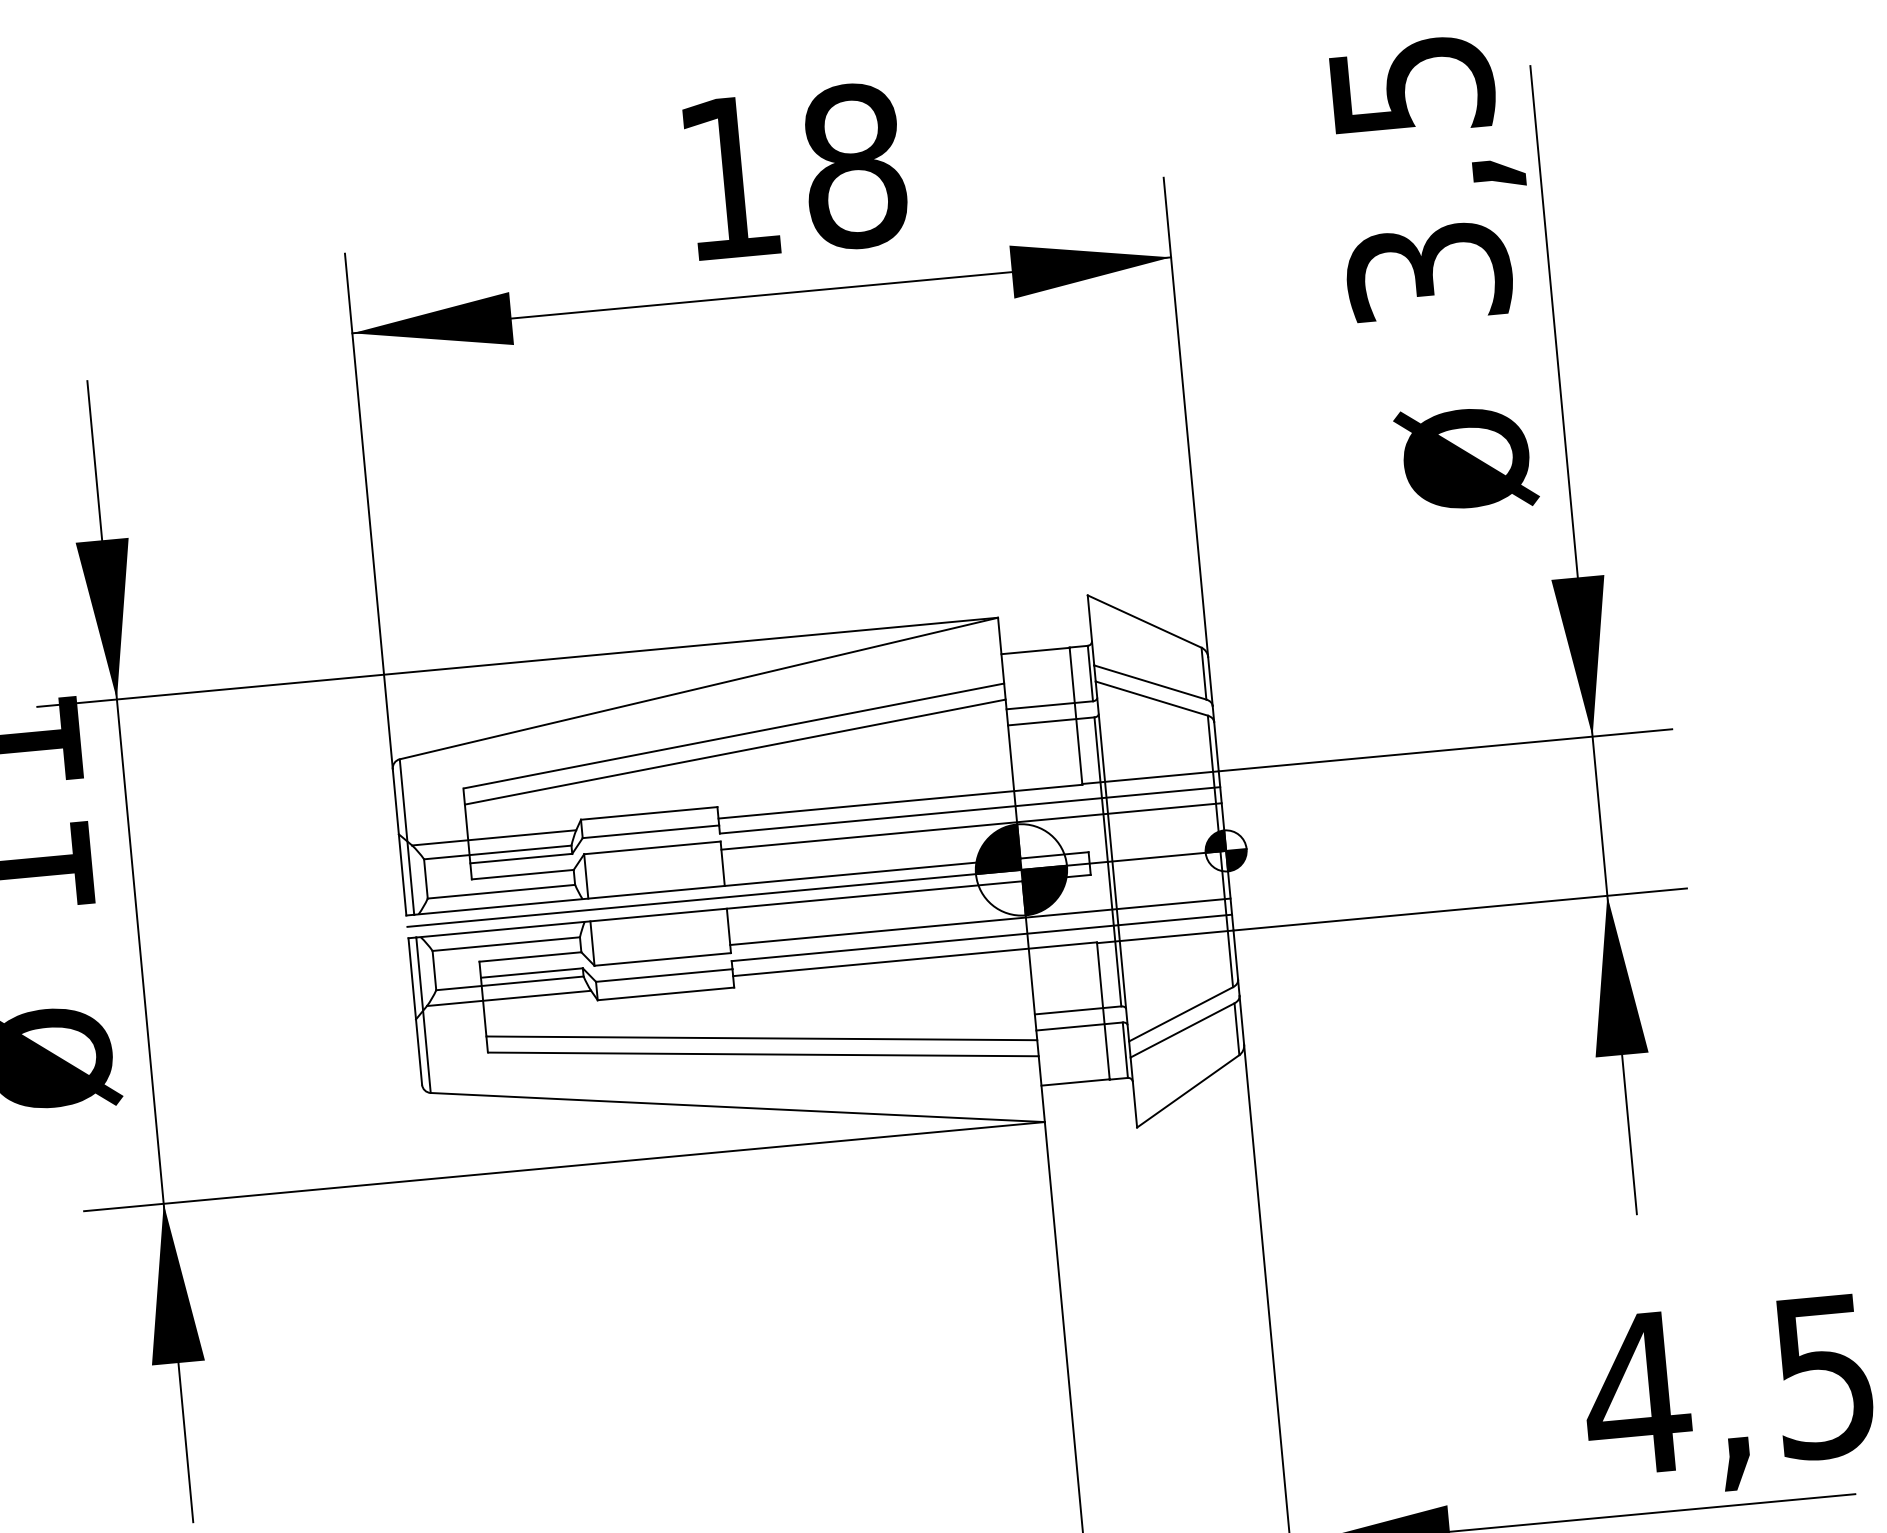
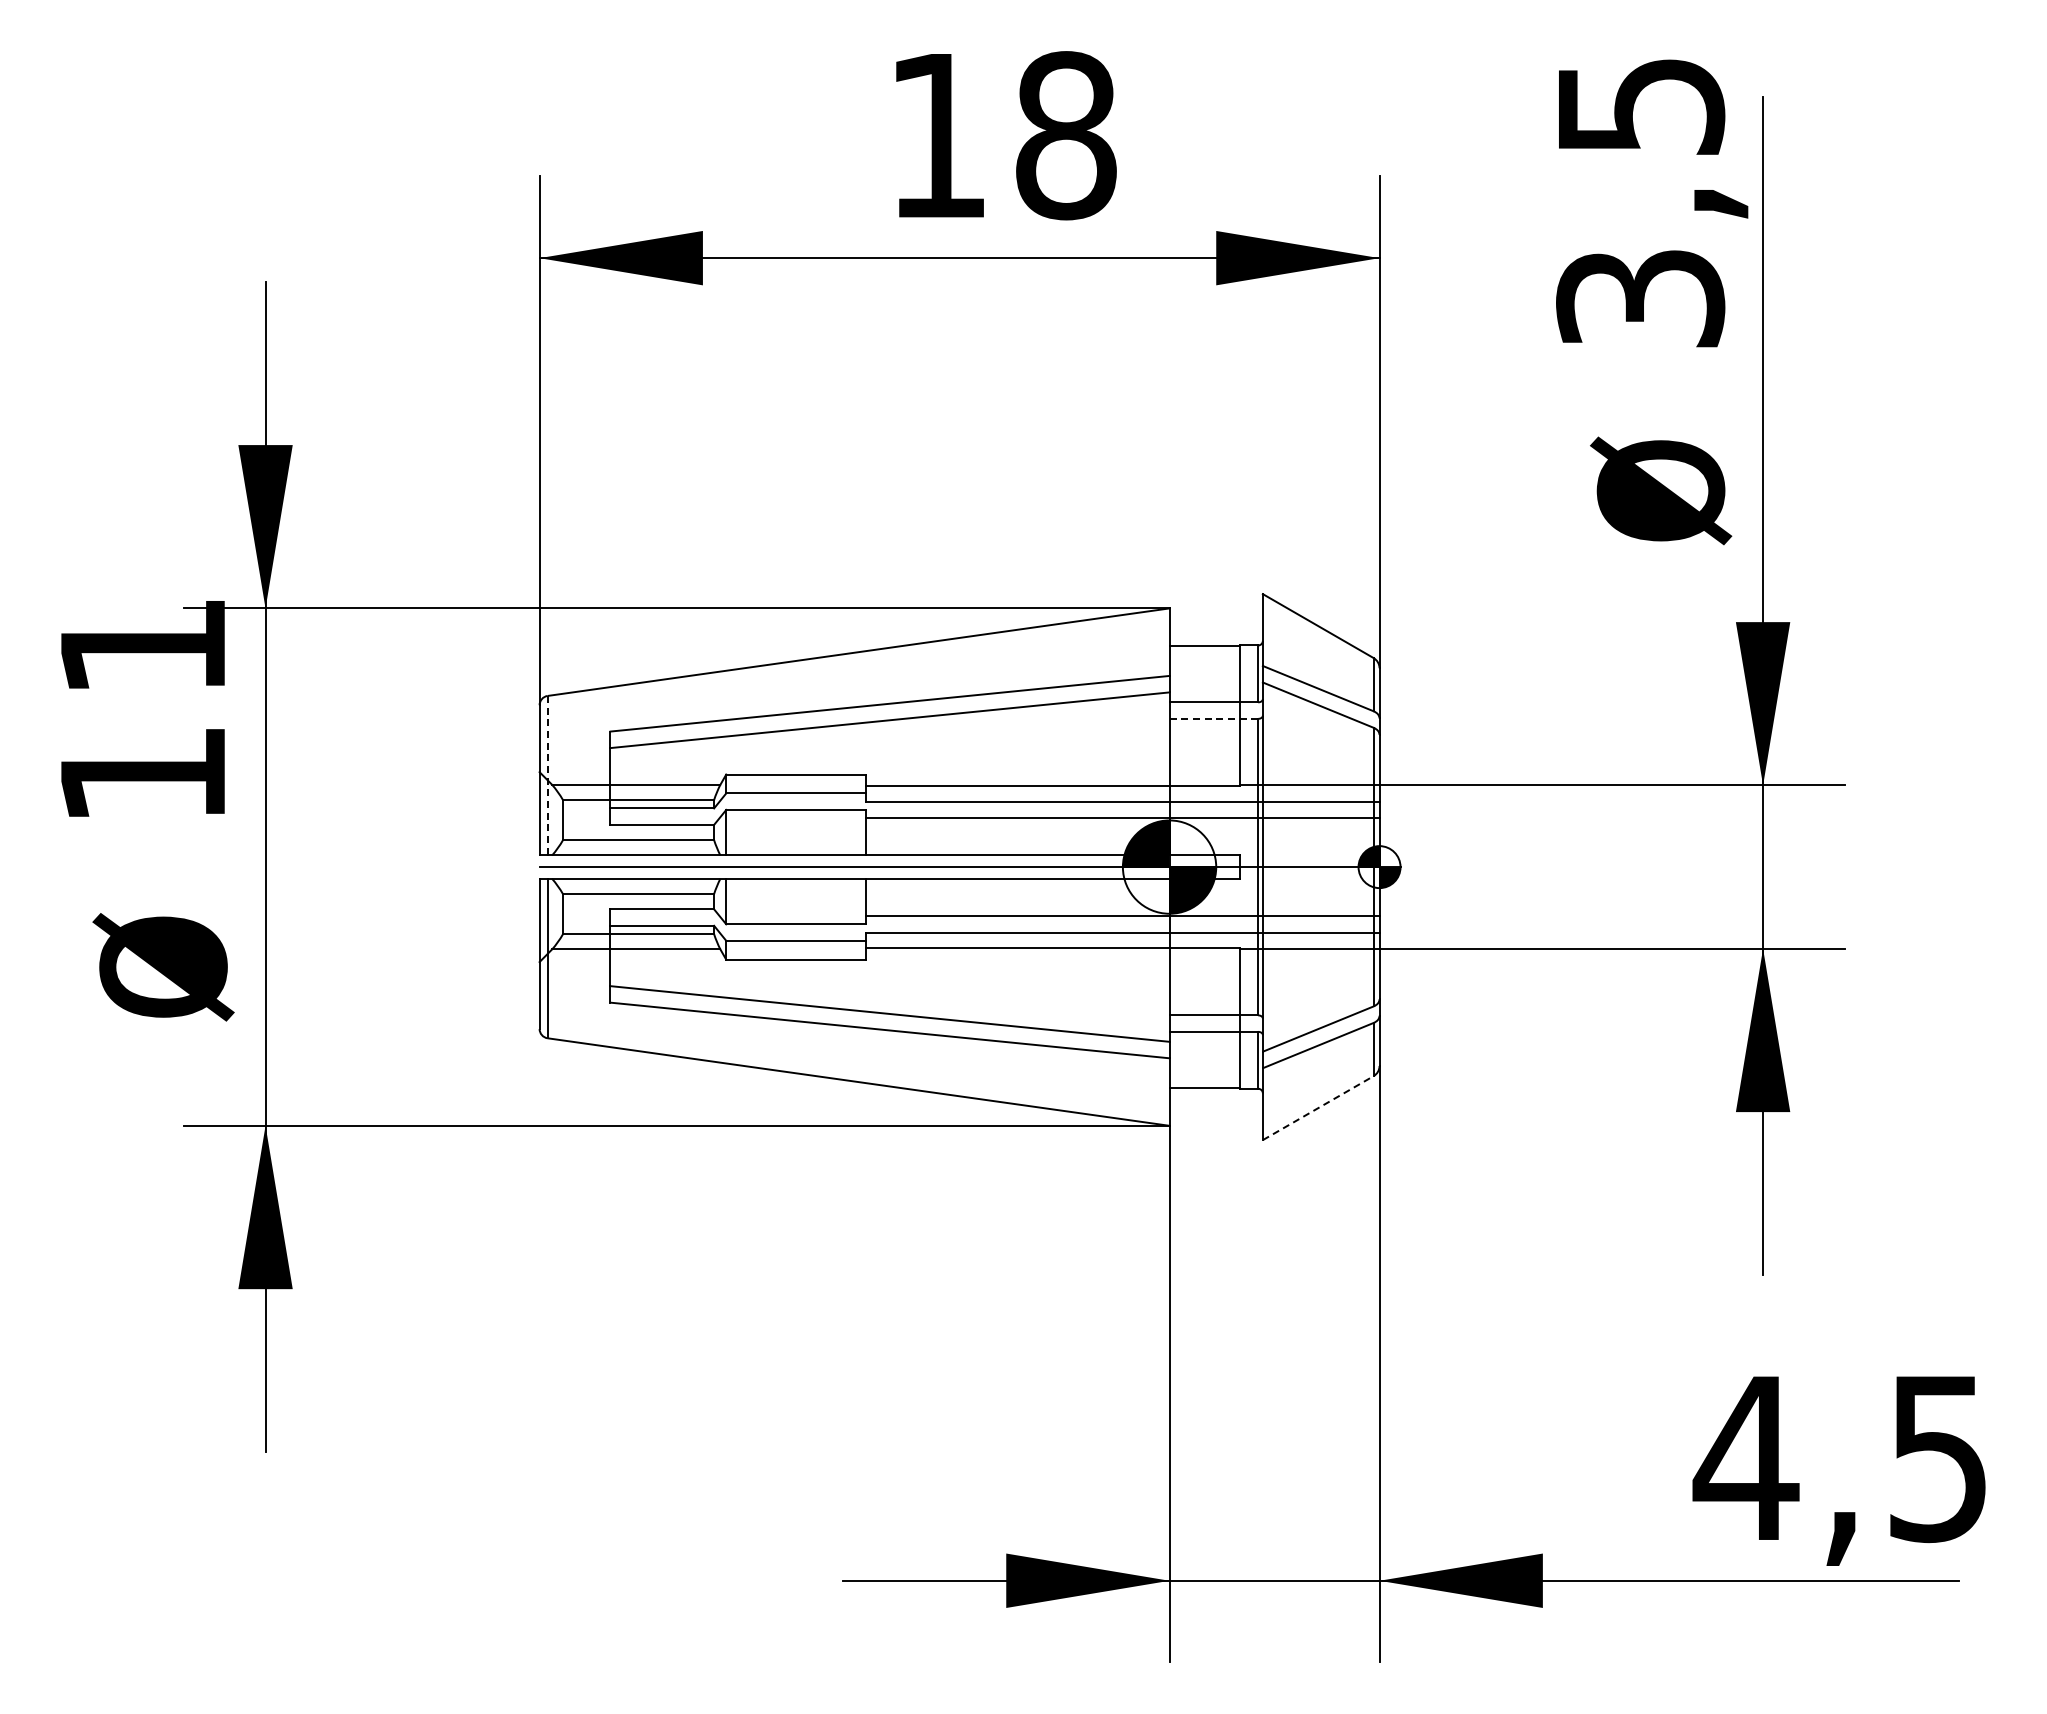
line: (1050, 721) -> (1213, 718), solid -> dashed
line: (406, 836) -> (547, 775), solid -> dashed
line: (1188, 1091) -> (1318, 1108), solid -> dashed

